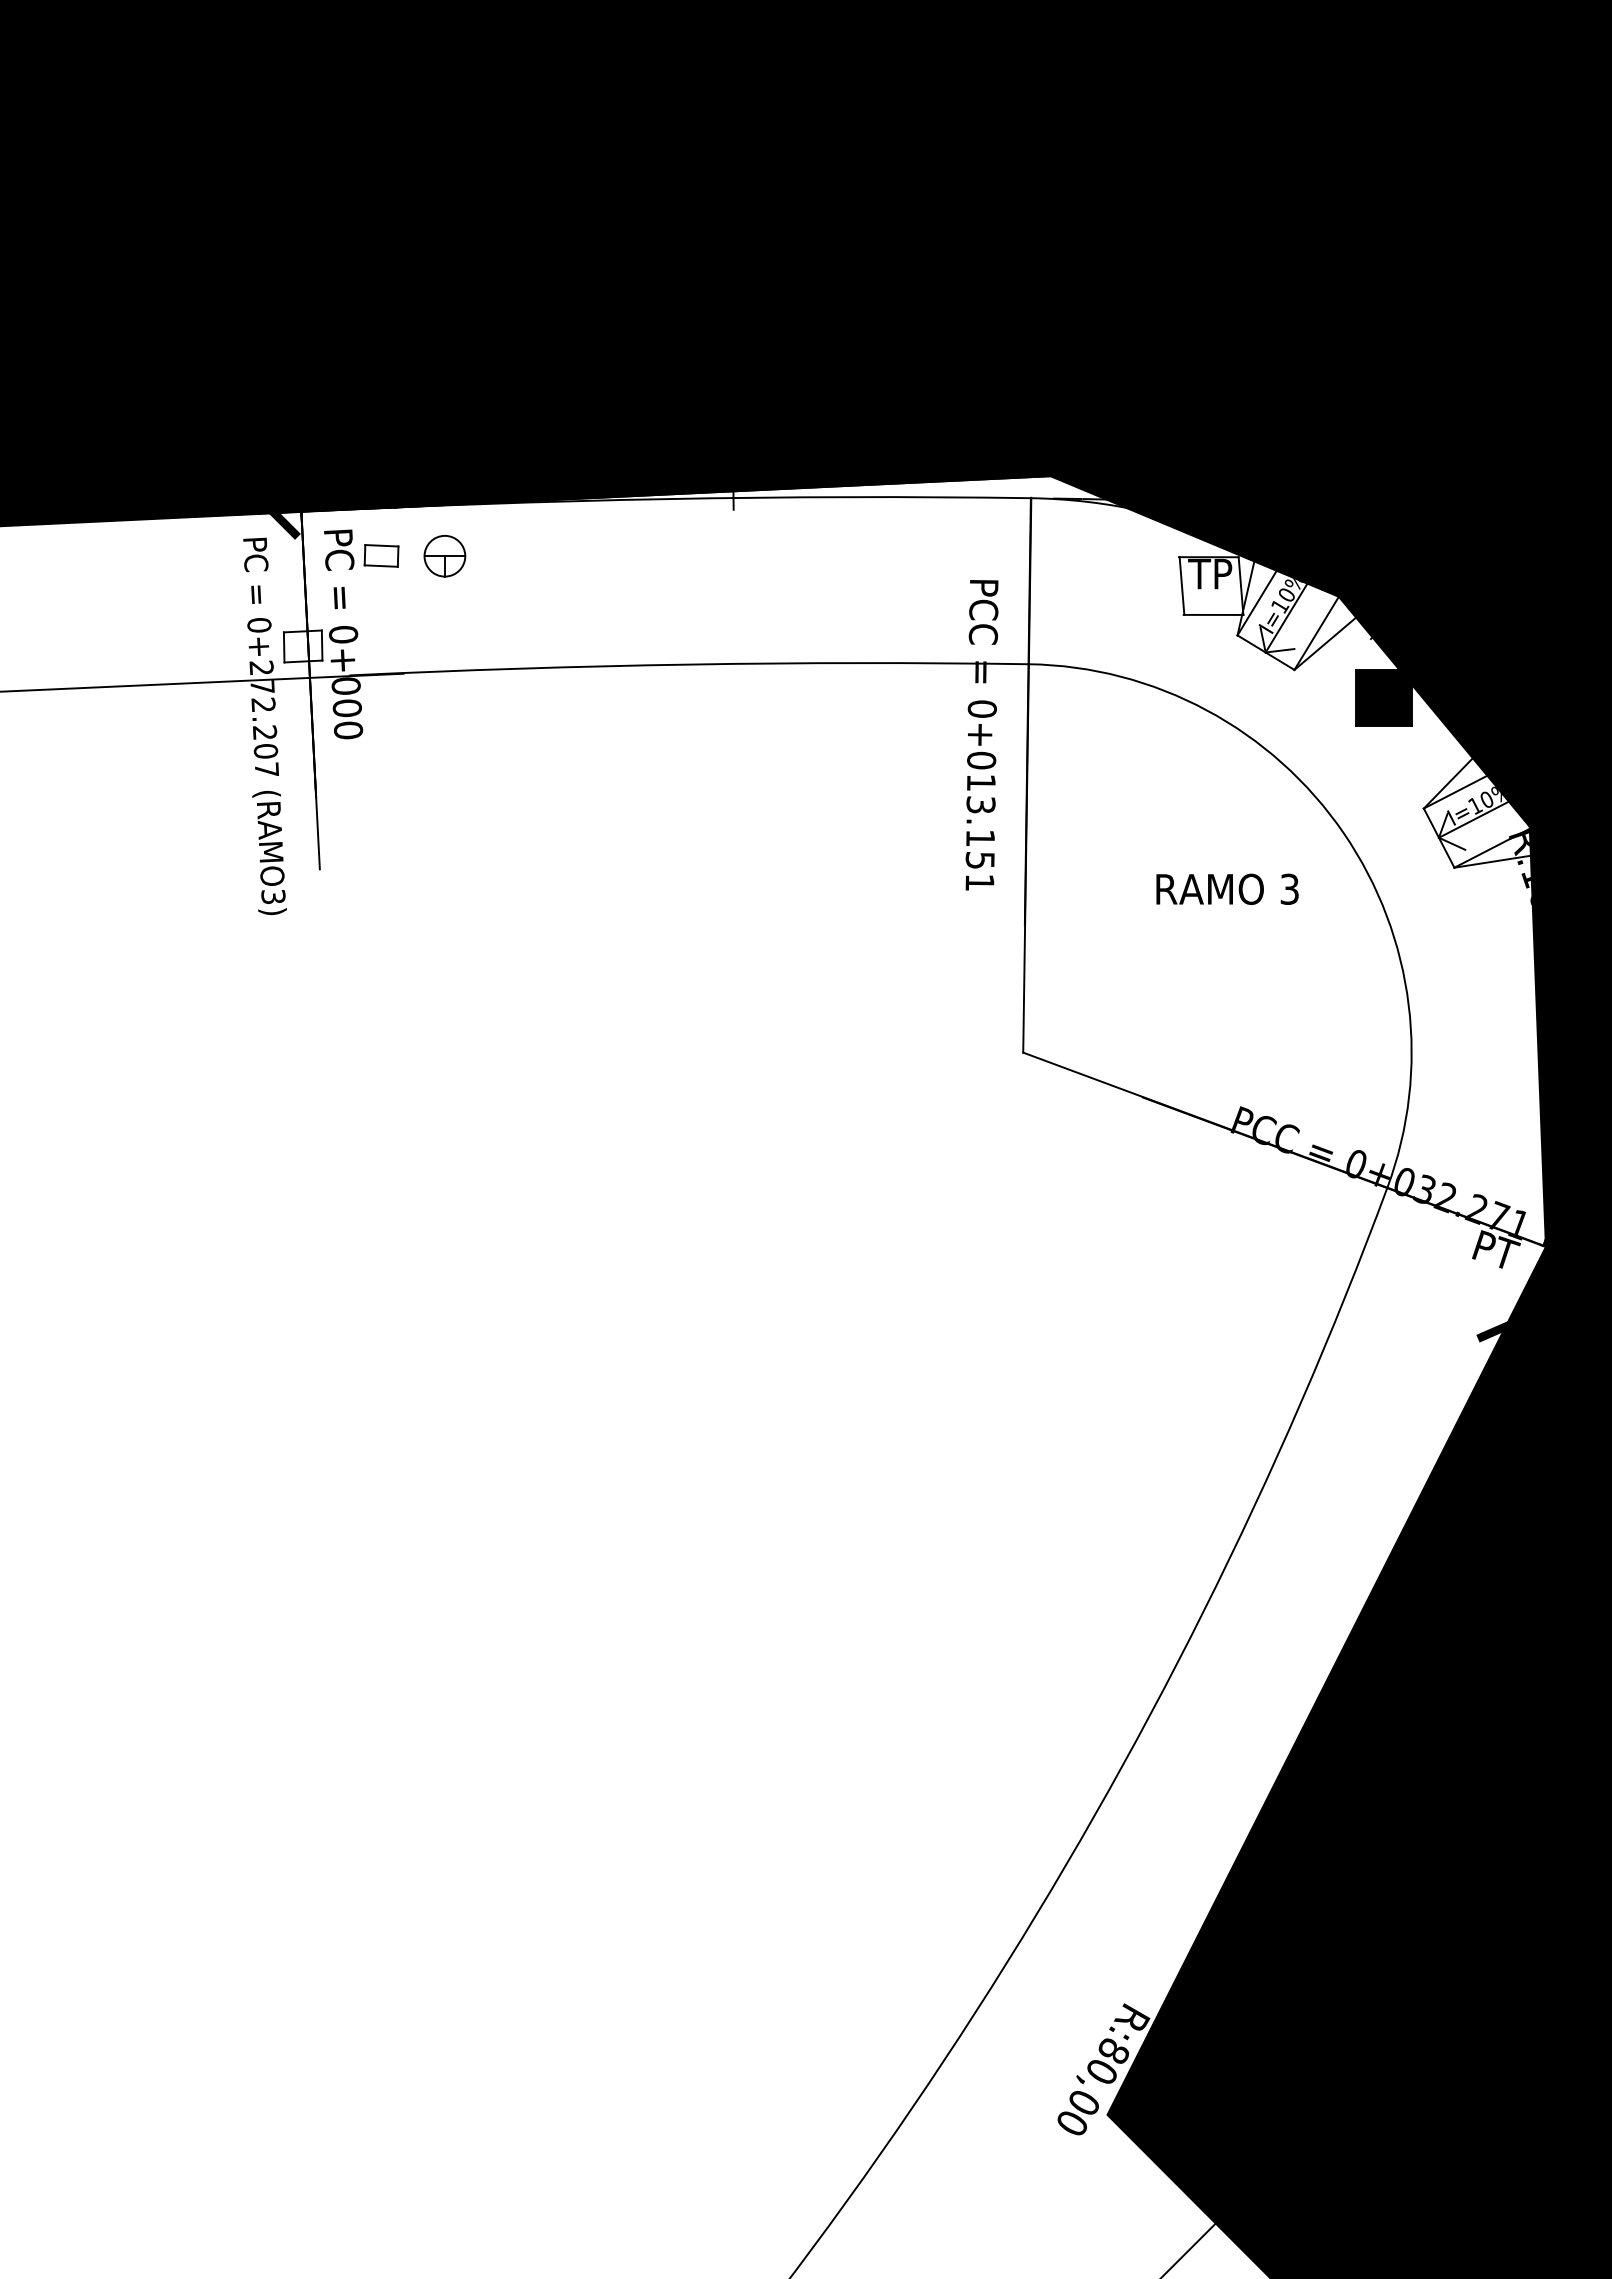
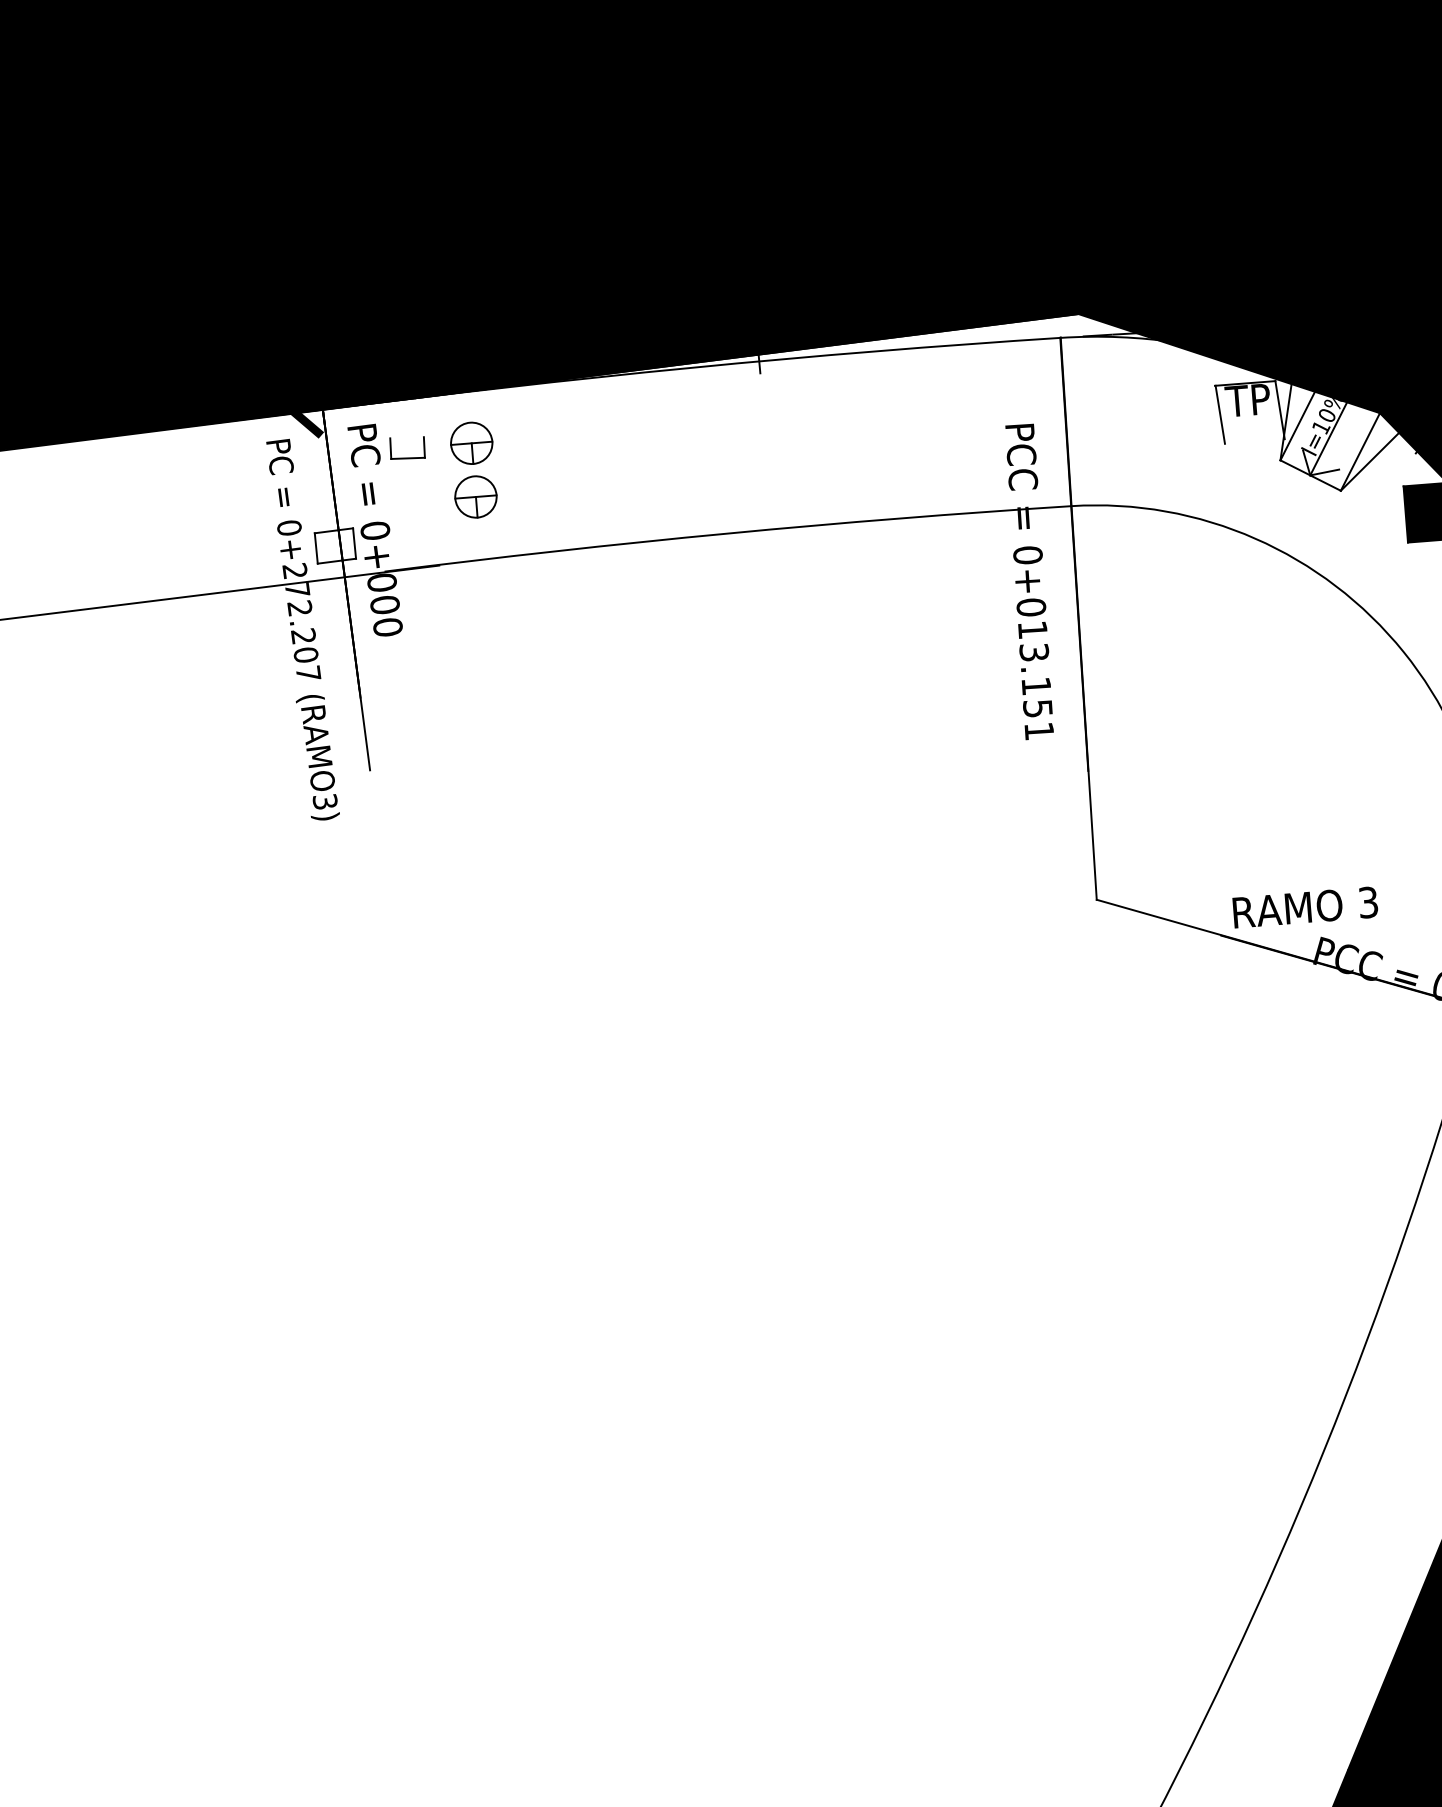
line: (381, 545) -> (406, 437), removed
part: (444, 609) -> (475, 497), added
line: (1213, 614) -> (1254, 441), removed
text: (1227, 888) -> (1305, 906), moved

